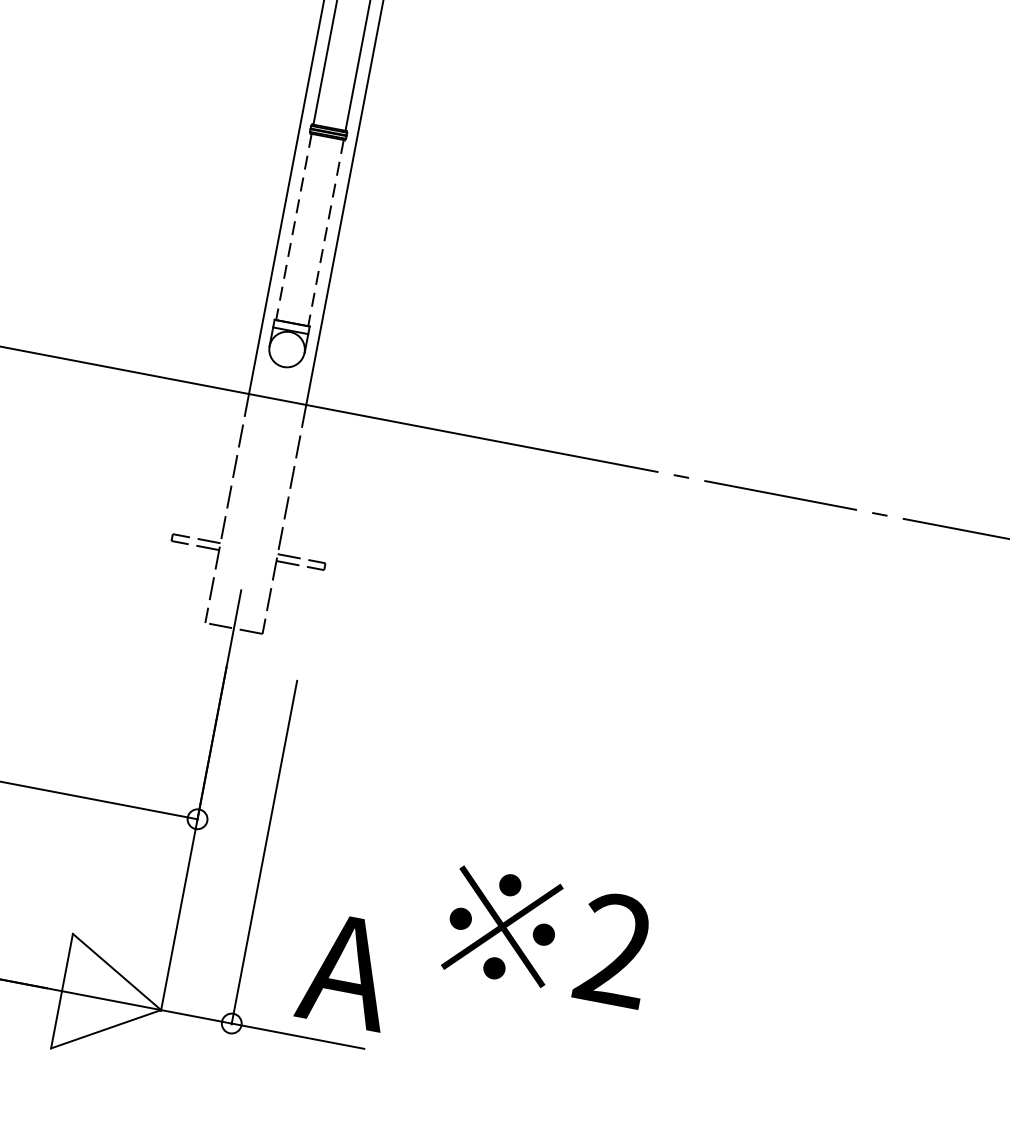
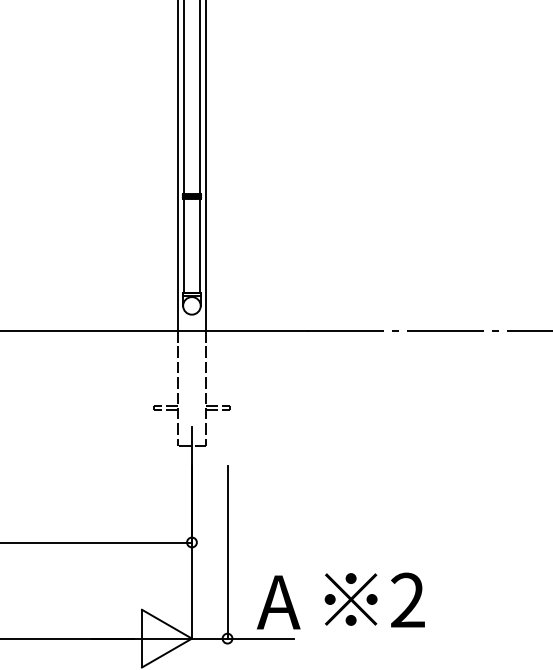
line: (293, 226) -> (183, 245), dashed -> solid
line: (326, 232) -> (200, 245), dashed -> solid
text: (548, 935) -> (374, 599), moved

